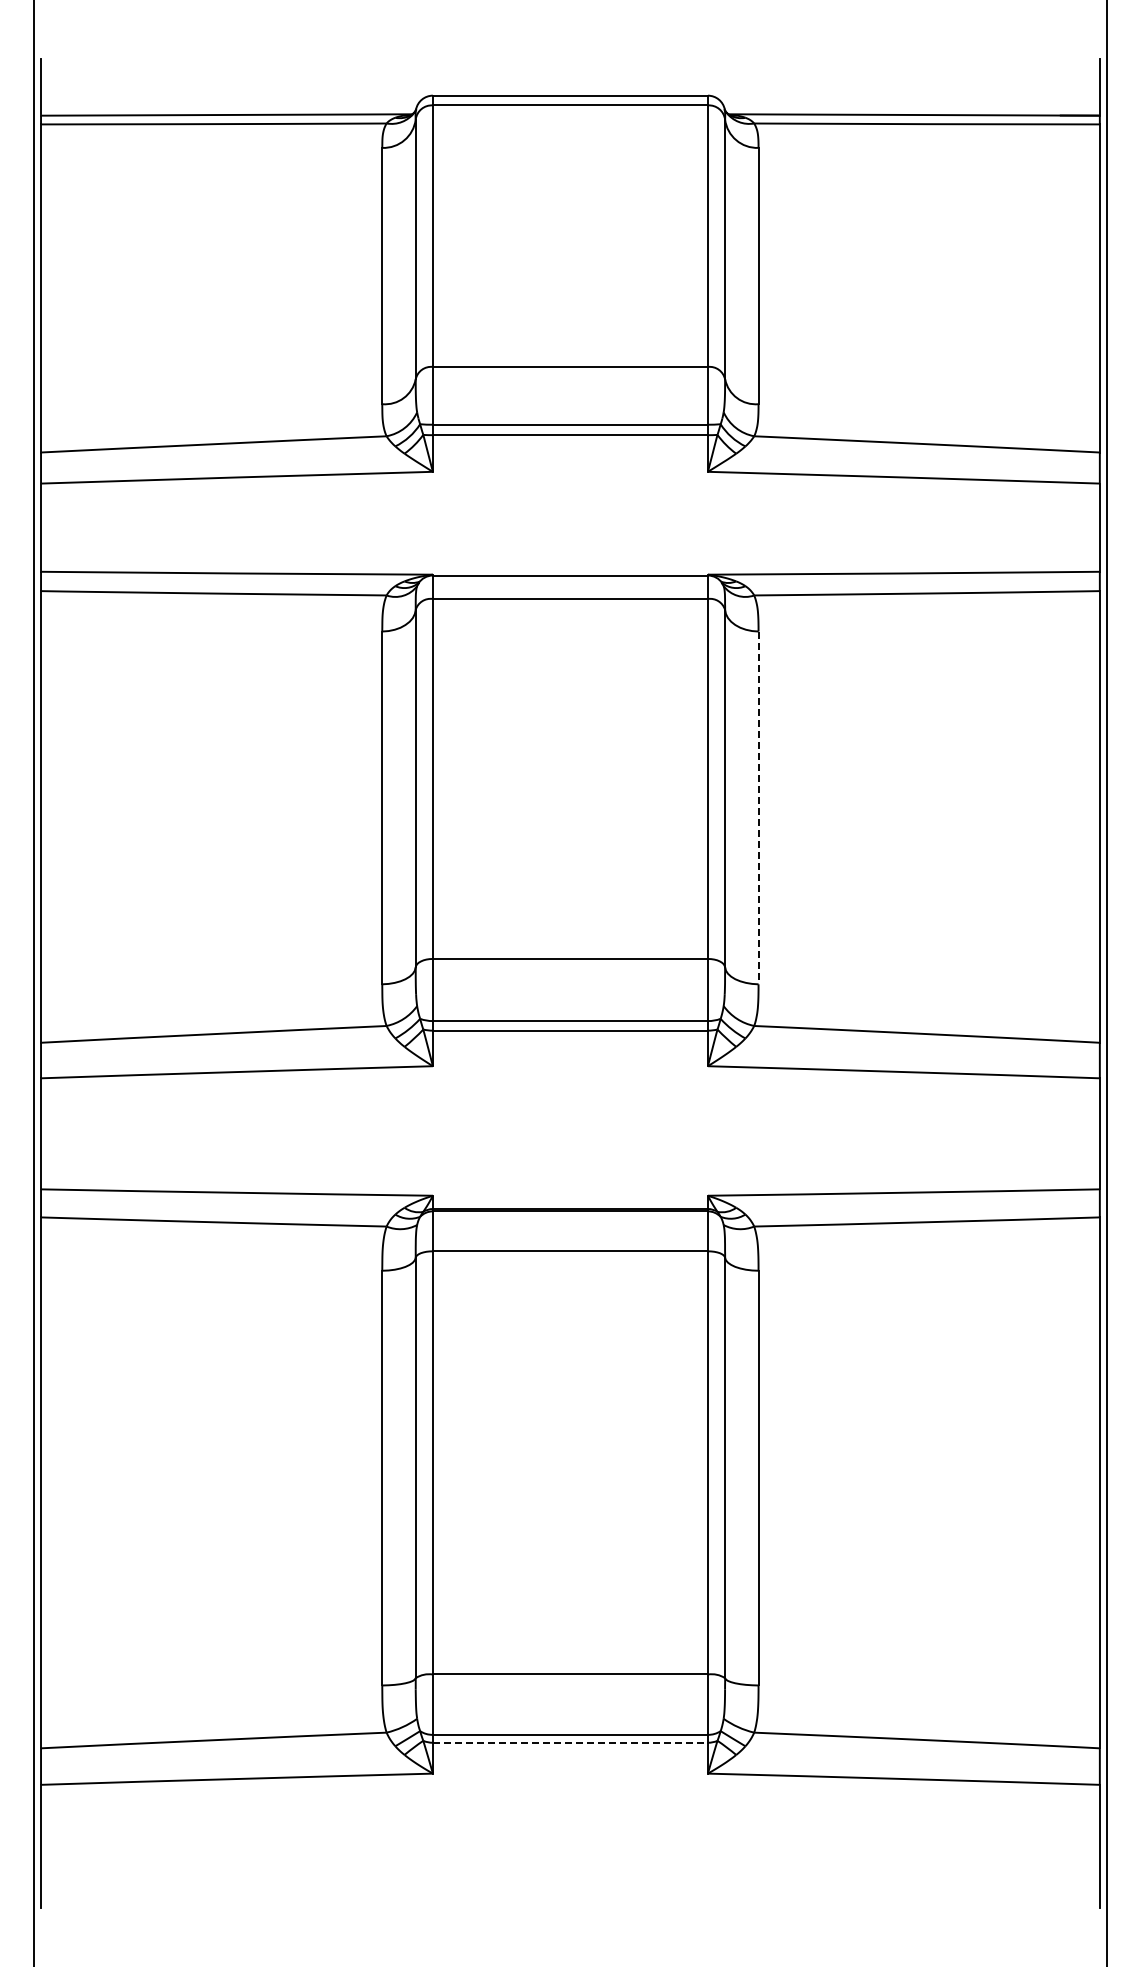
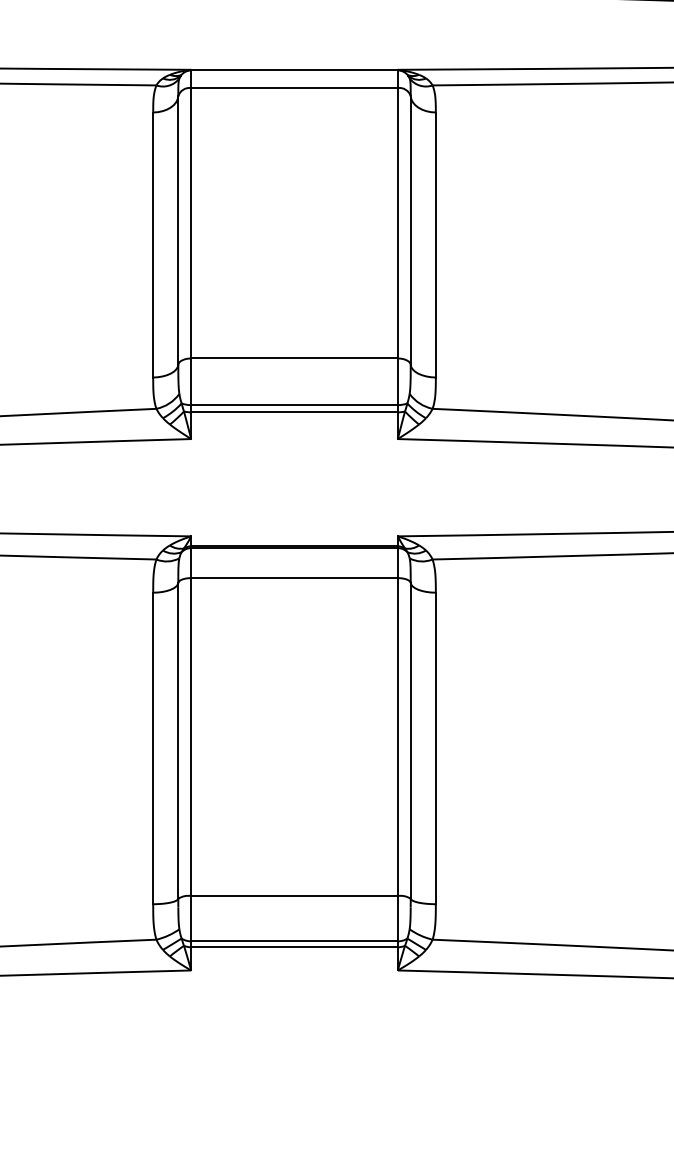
line: (758, 808) -> (435, 245), dashed -> solid
line: (570, 1742) -> (294, 947), dashed -> solid

